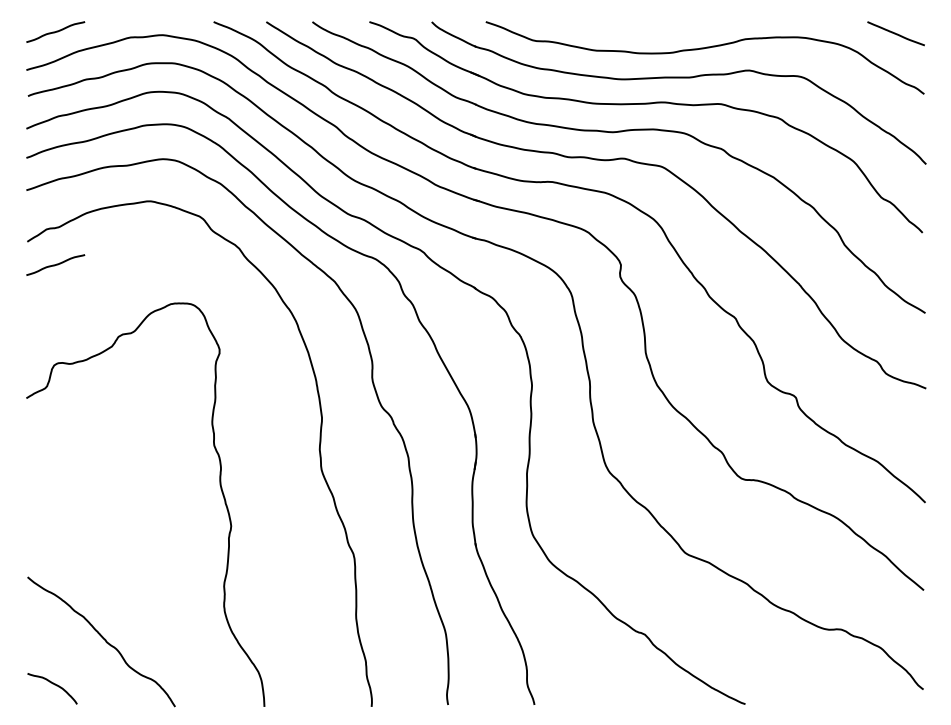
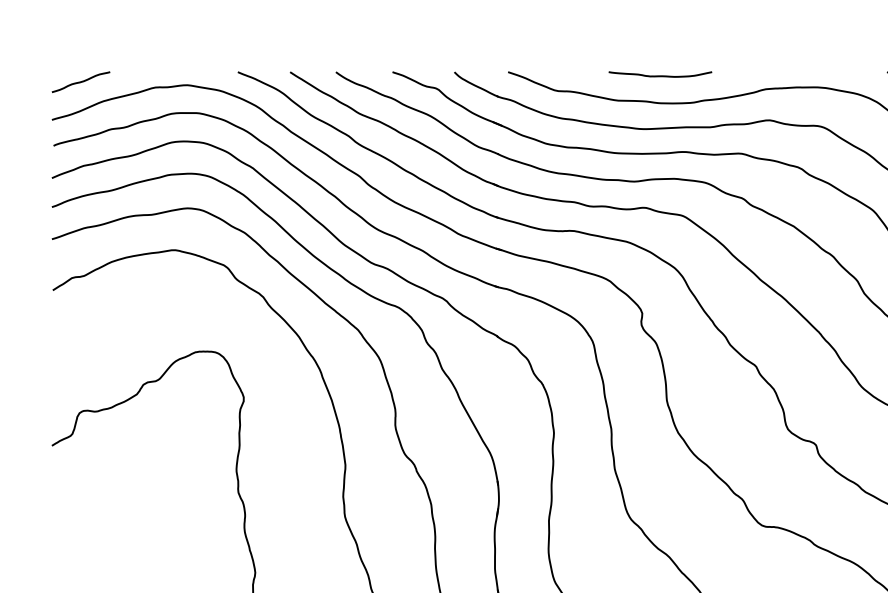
curve: (639, 25) -> (660, 75), added
curve: (55, 264) -> (80, 312), removed

